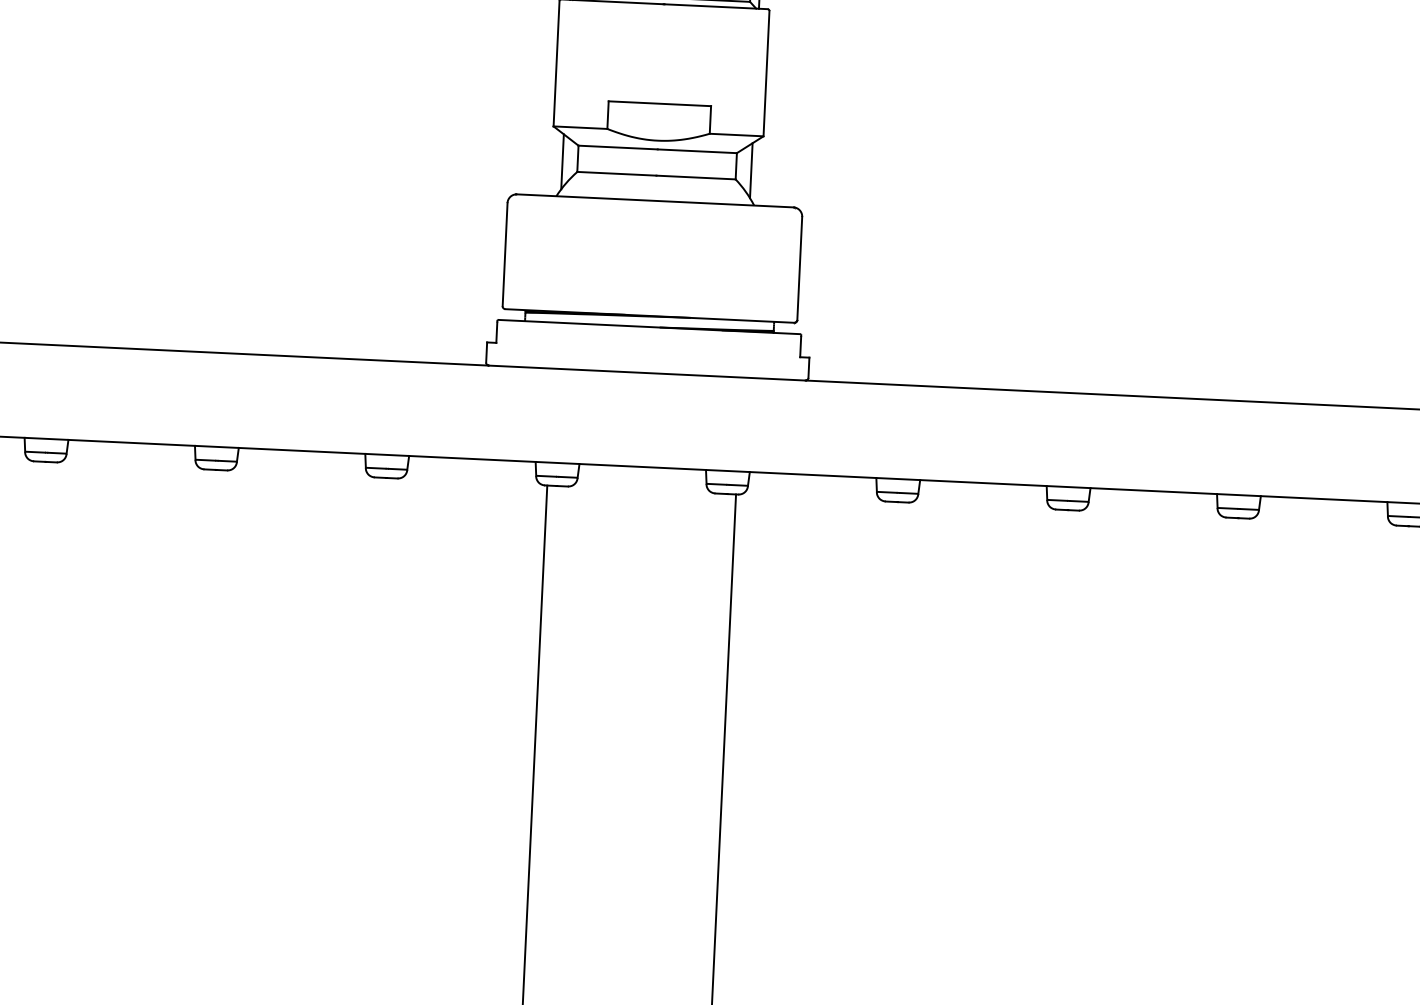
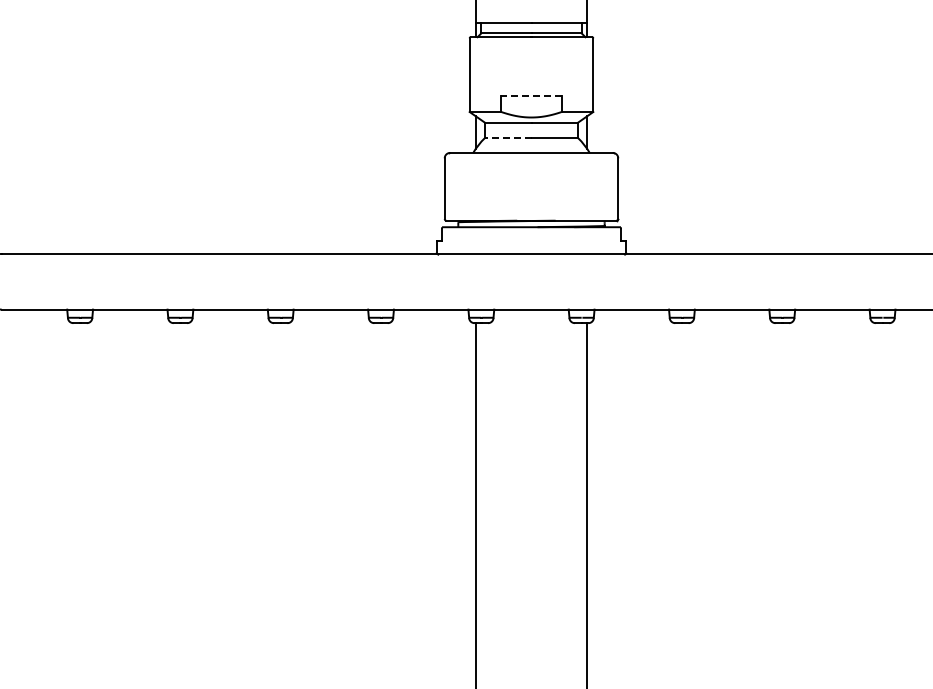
line: (659, 103) -> (531, 95), solid -> dashed
line: (615, 174) -> (507, 138), solid -> dashed

